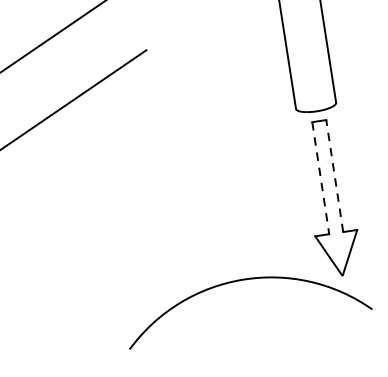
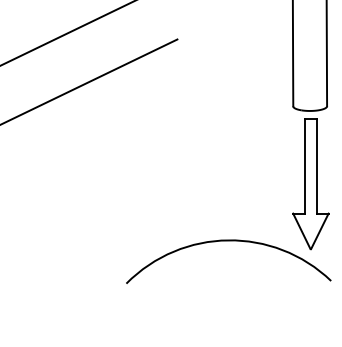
line: (334, 174) -> (316, 165), dashed -> solid
line: (321, 178) -> (305, 166), dashed -> solid

